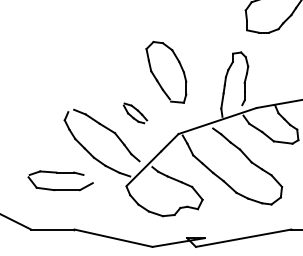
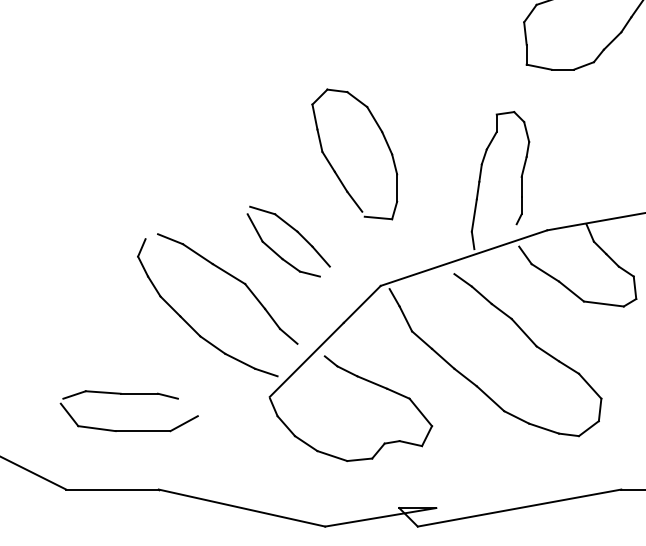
part: (135, 113) -> (288, 242), size x1.67
part: (60, 173) -> (128, 395), moved

